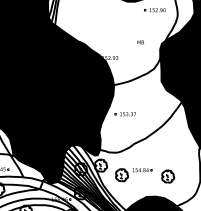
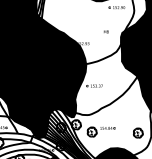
part: (168, 176) -> (138, 133), moved

